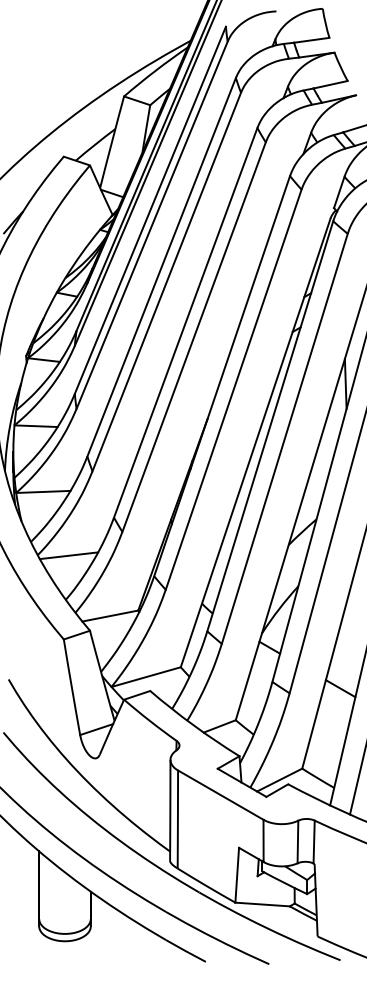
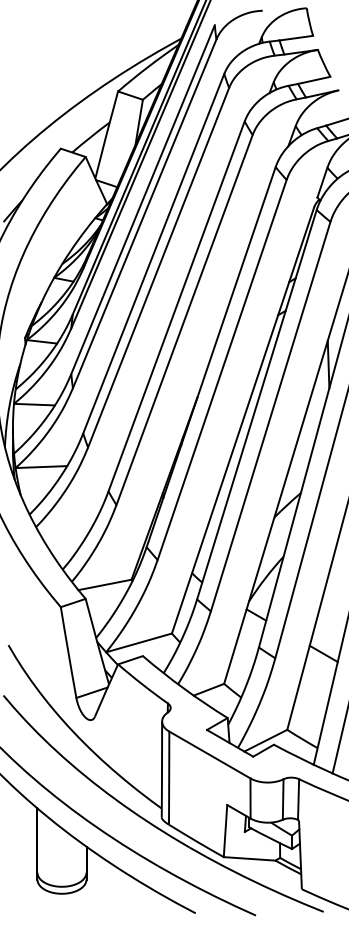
line: (68, 555) -> (65, 527), removed

